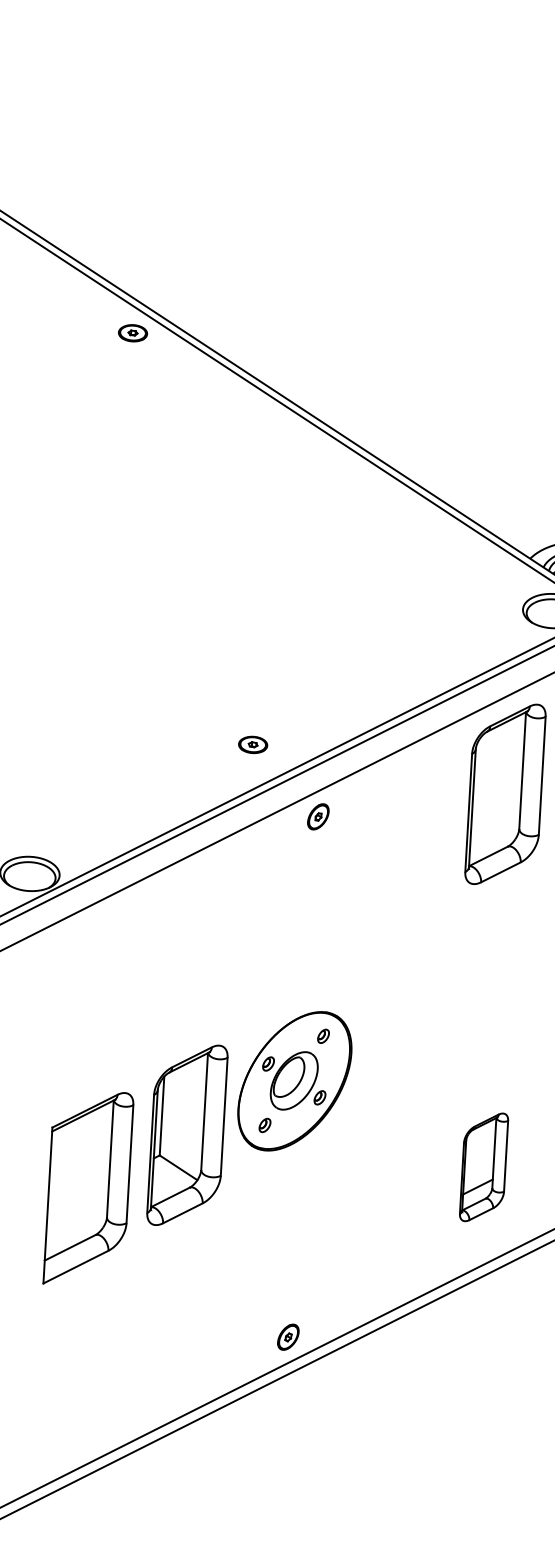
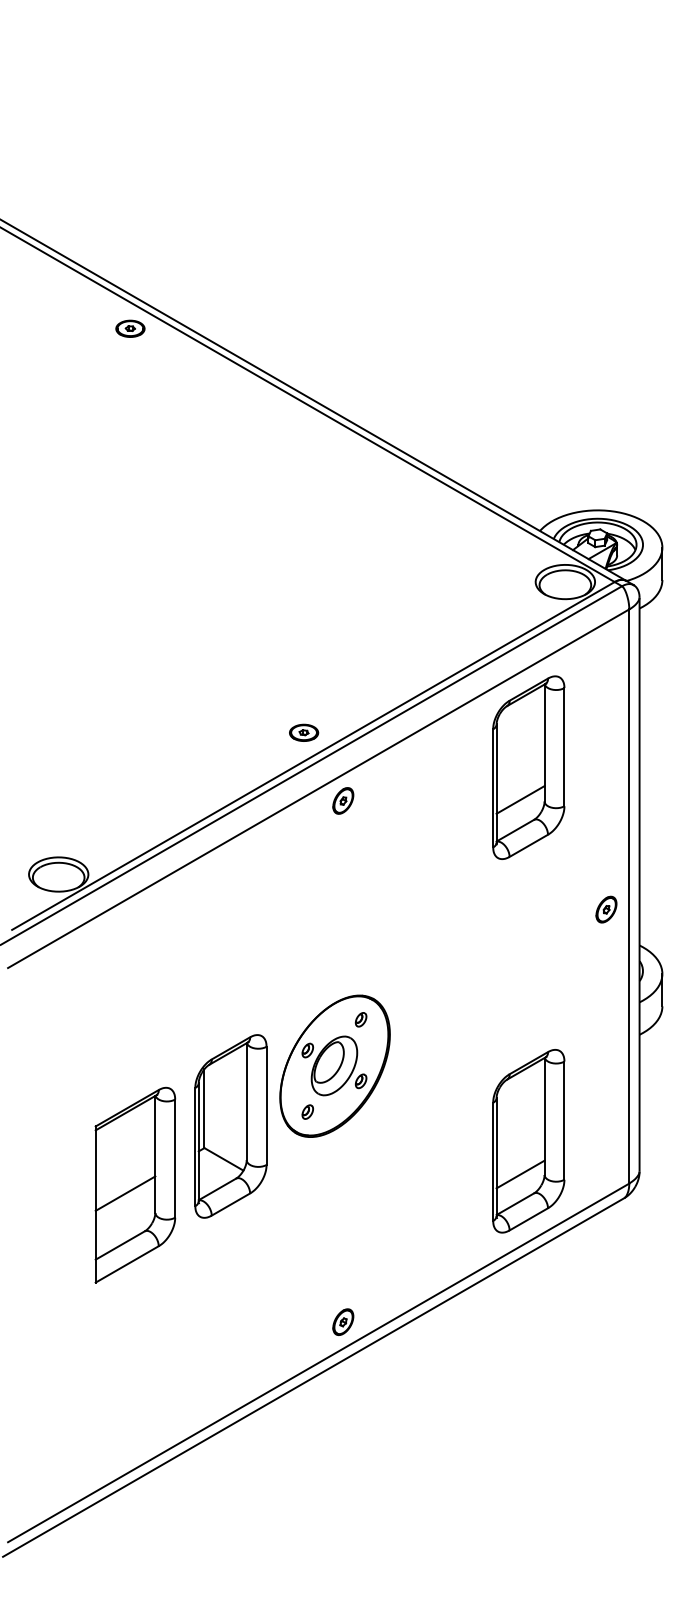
part: (253, 744) -> (304, 732), moved
line: (495, 825) -> (520, 799), added
part: (483, 1167) -> (528, 1141), size x1.67
line: (78, 1196) -> (125, 1193), added

